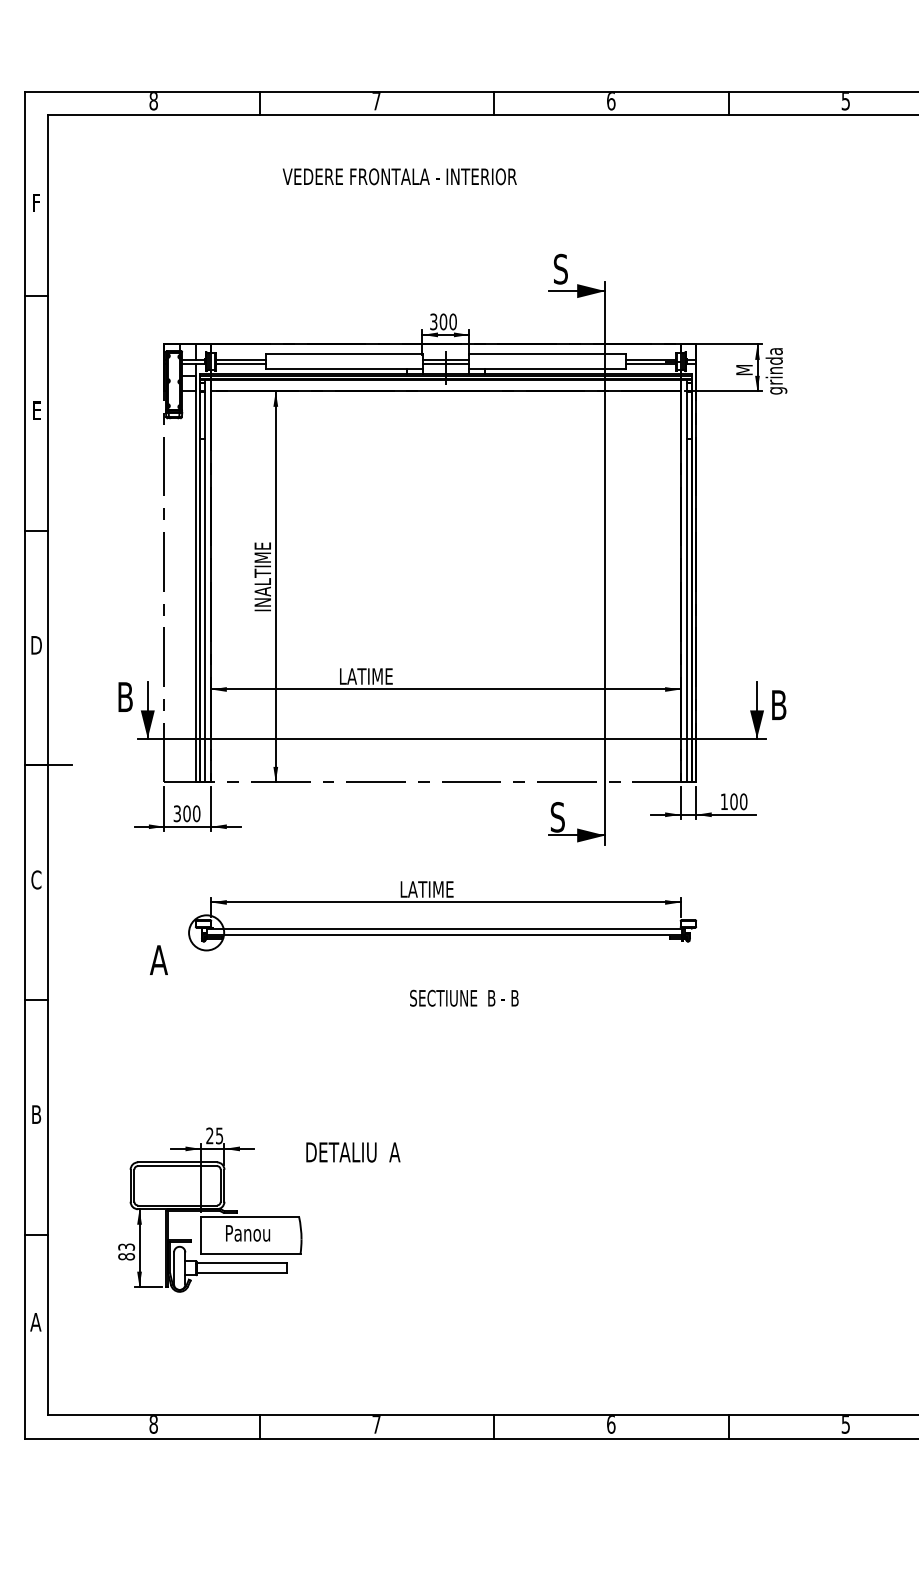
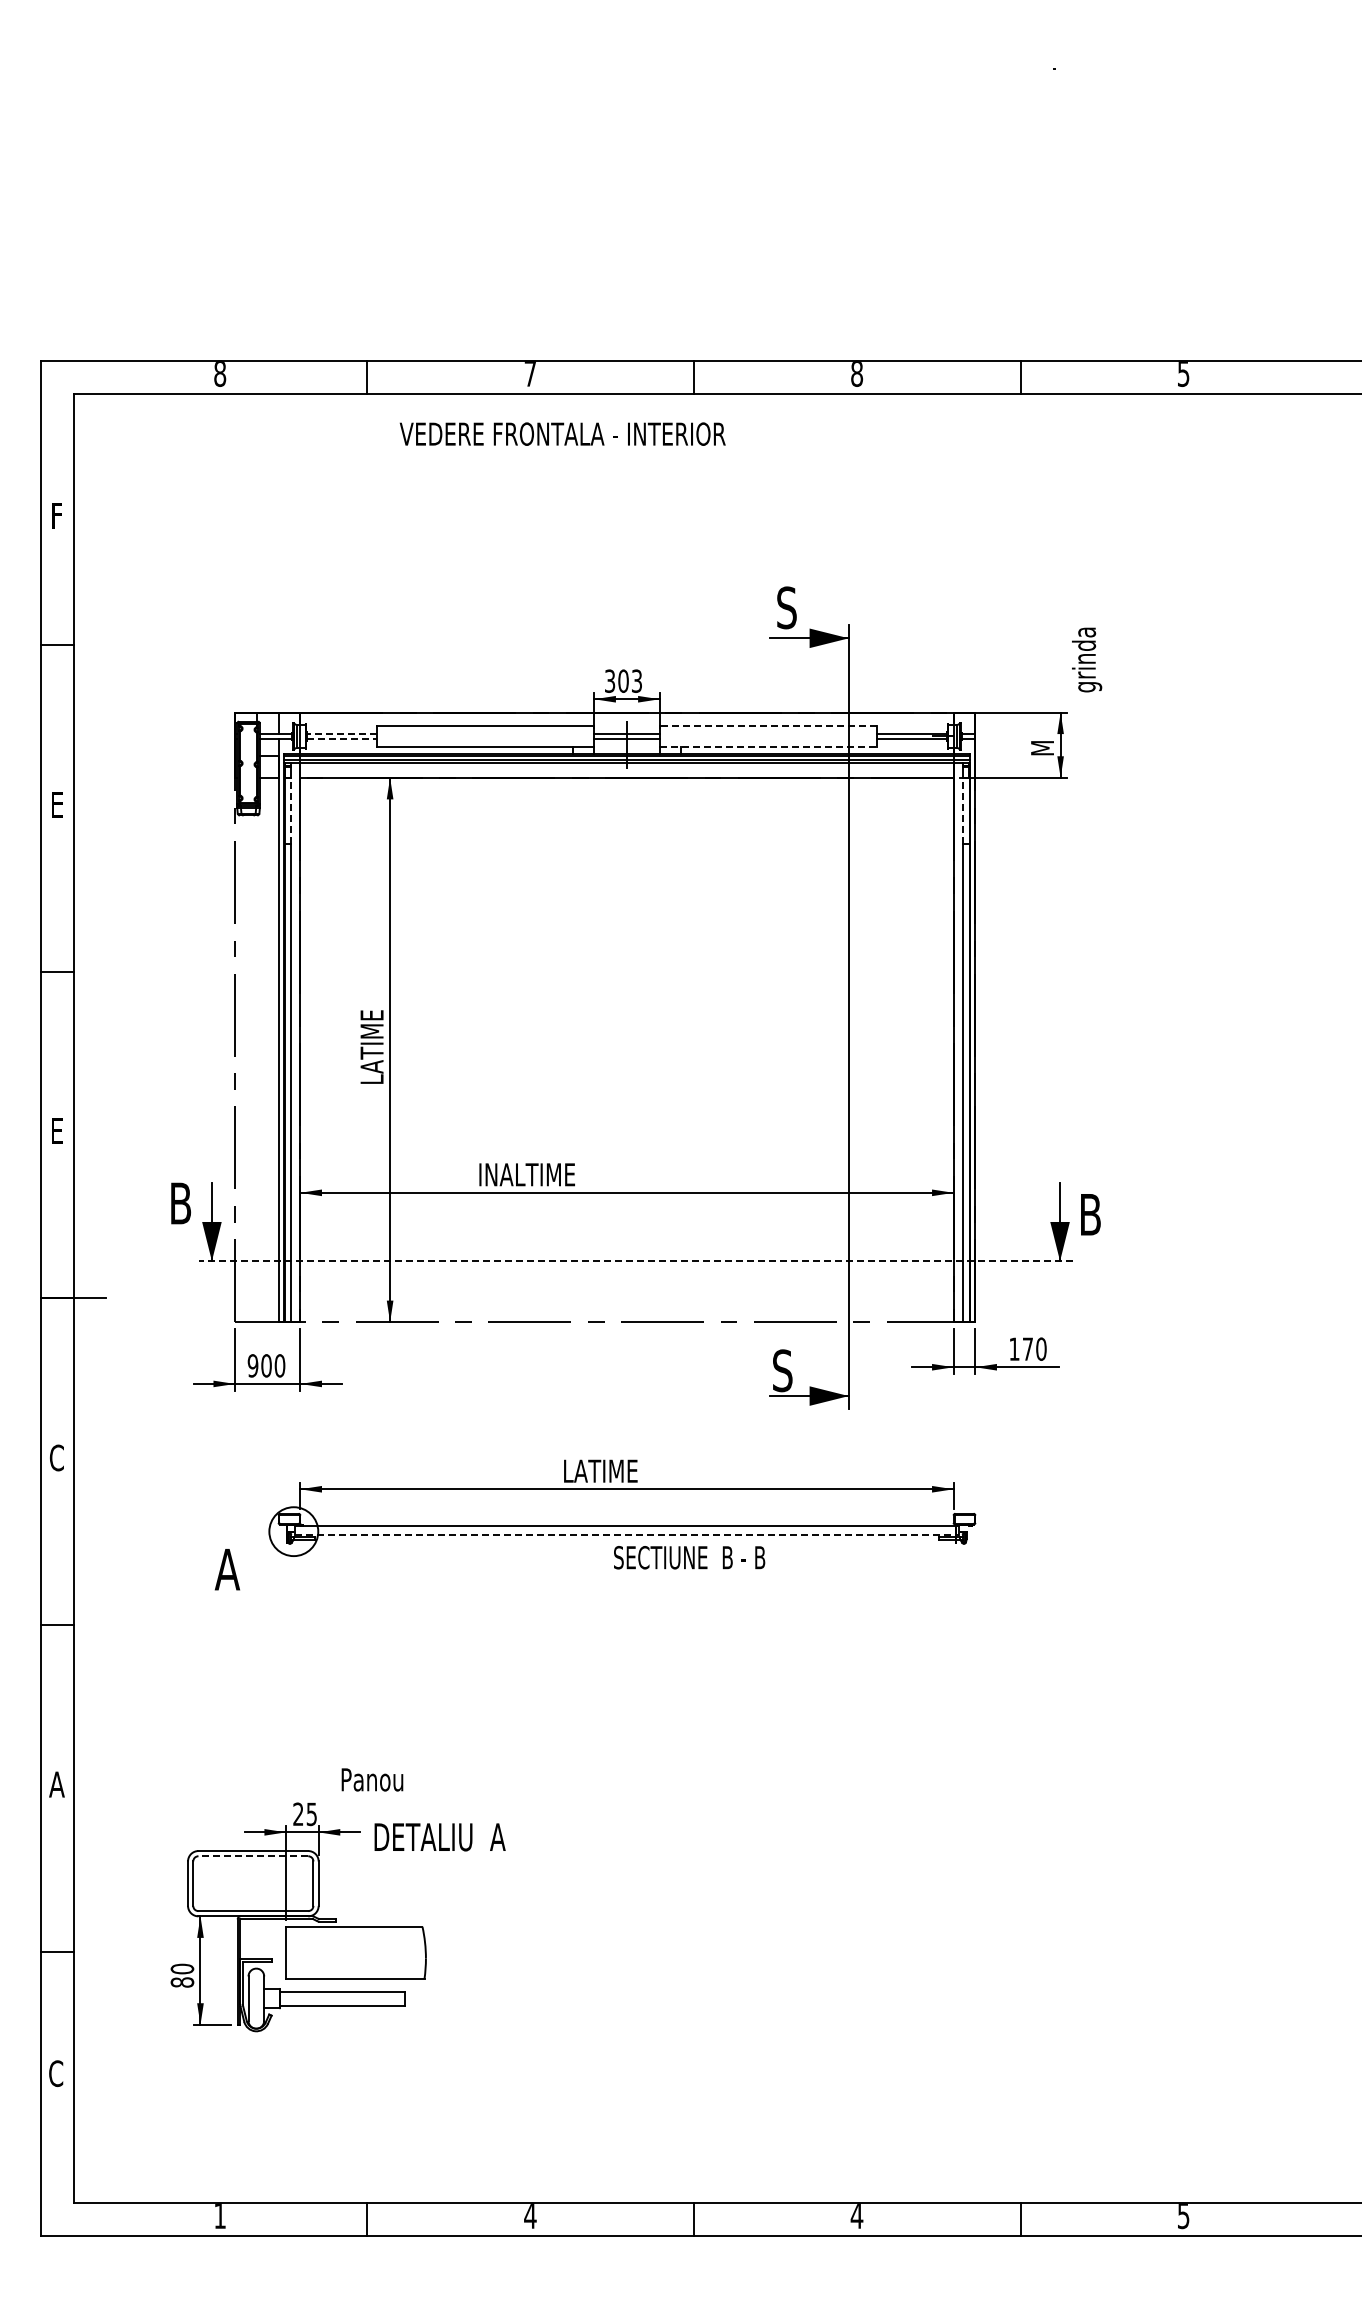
text: (611, 101) -> (857, 374), 6 -> 8
text: (399, 176) -> (562, 433), moved
text: (452, 321) -> (636, 680), 300 -> 303
line: (547, 354) -> (768, 726), solid -> dashed
line: (240, 359) -> (341, 733), solid -> dashed
line: (240, 363) -> (341, 739), solid -> dashed
line: (547, 368) -> (768, 746), solid -> dashed
text: (776, 370) -> (1087, 659), moved
line: (204, 415) -> (291, 811), solid -> dashed
line: (686, 415) -> (962, 811), solid -> dashed
text: (262, 575) -> (371, 1034), INALTIME -> LATIME
text: (36, 645) -> (57, 1131), D -> E
text: (374, 676) -> (527, 1174), LATIME -> INALTIME
line: (452, 738) -> (635, 1261), solid -> dashed
text: (733, 801) -> (1027, 1348), 100 -> 170
text: (176, 813) -> (252, 1365), 300 -> 900
line: (446, 935) -> (627, 1535), solid -> dashed
text: (464, 998) -> (689, 1557), moved
text: (36, 1114) -> (56, 1784), B -> A
text: (352, 1152) -> (439, 1837), moved
line: (177, 1166) -> (253, 1856), solid -> dashed
text: (248, 1233) -> (372, 1779), moved
text: (126, 1246) -> (182, 1968), 83 -> 80
text: (35, 1322) -> (55, 2073), A -> C
text: (153, 1424) -> (220, 2216), 8 -> 1
text: (376, 1424) -> (530, 2216), 7 -> 4
text: (610, 1424) -> (856, 2216), 6 -> 4

